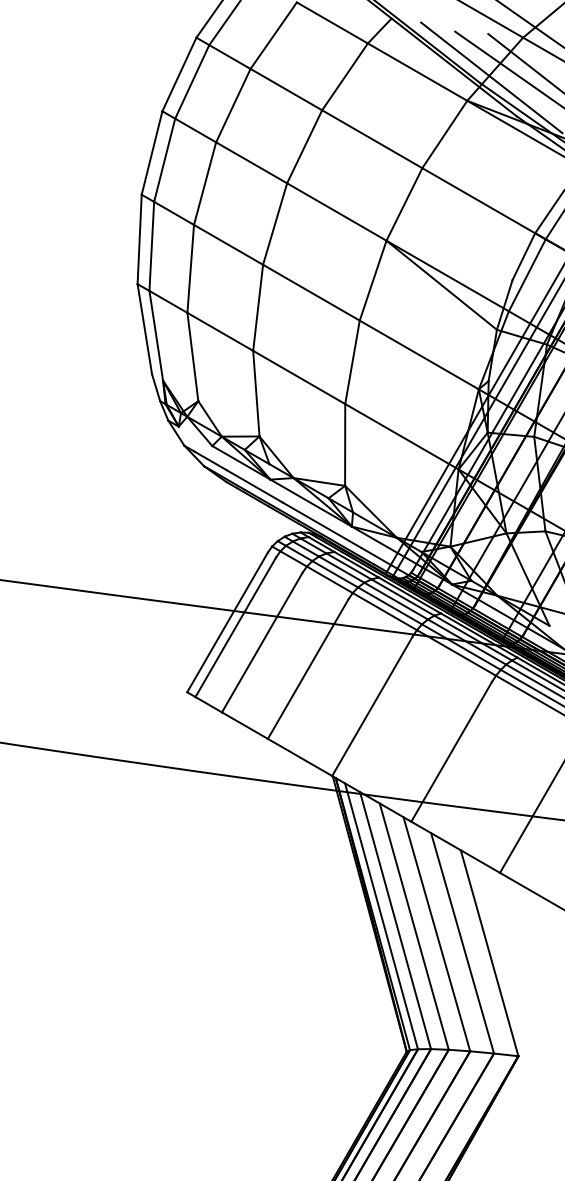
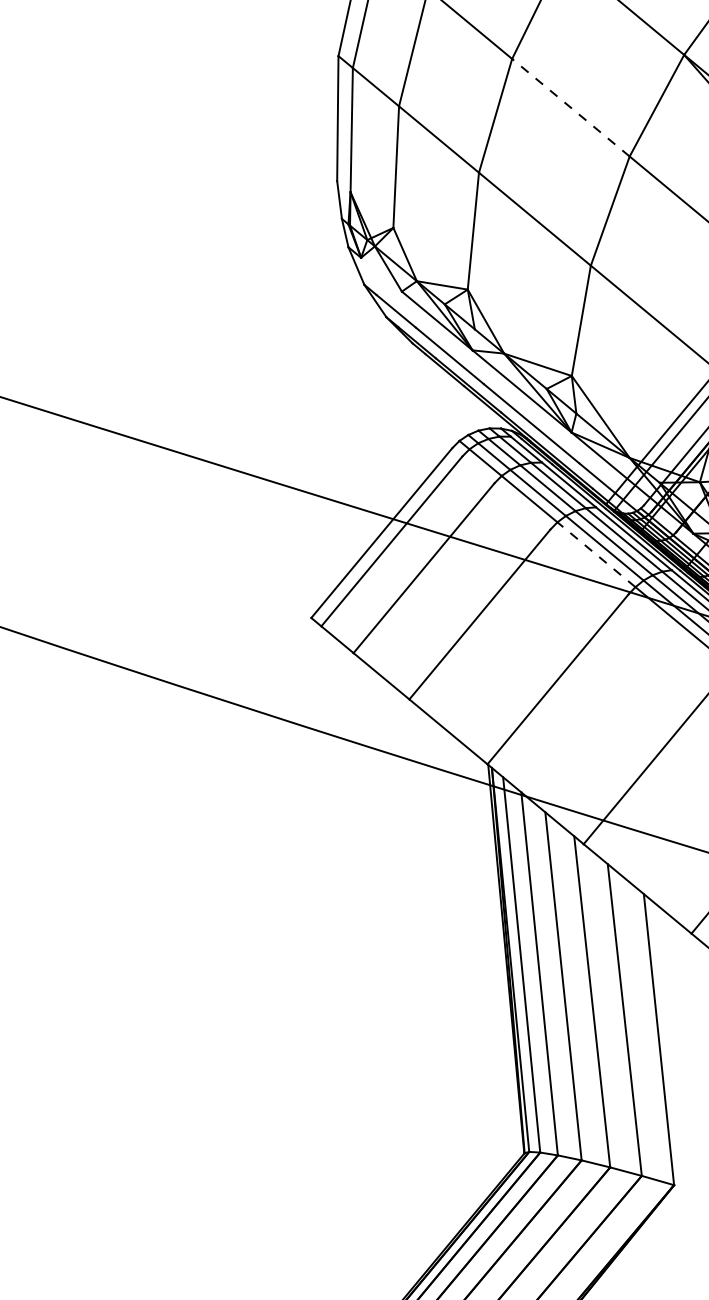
line: (311, 292) -> (571, 107), solid -> dashed
line: (384, 611) -> (595, 554), solid -> dashed

